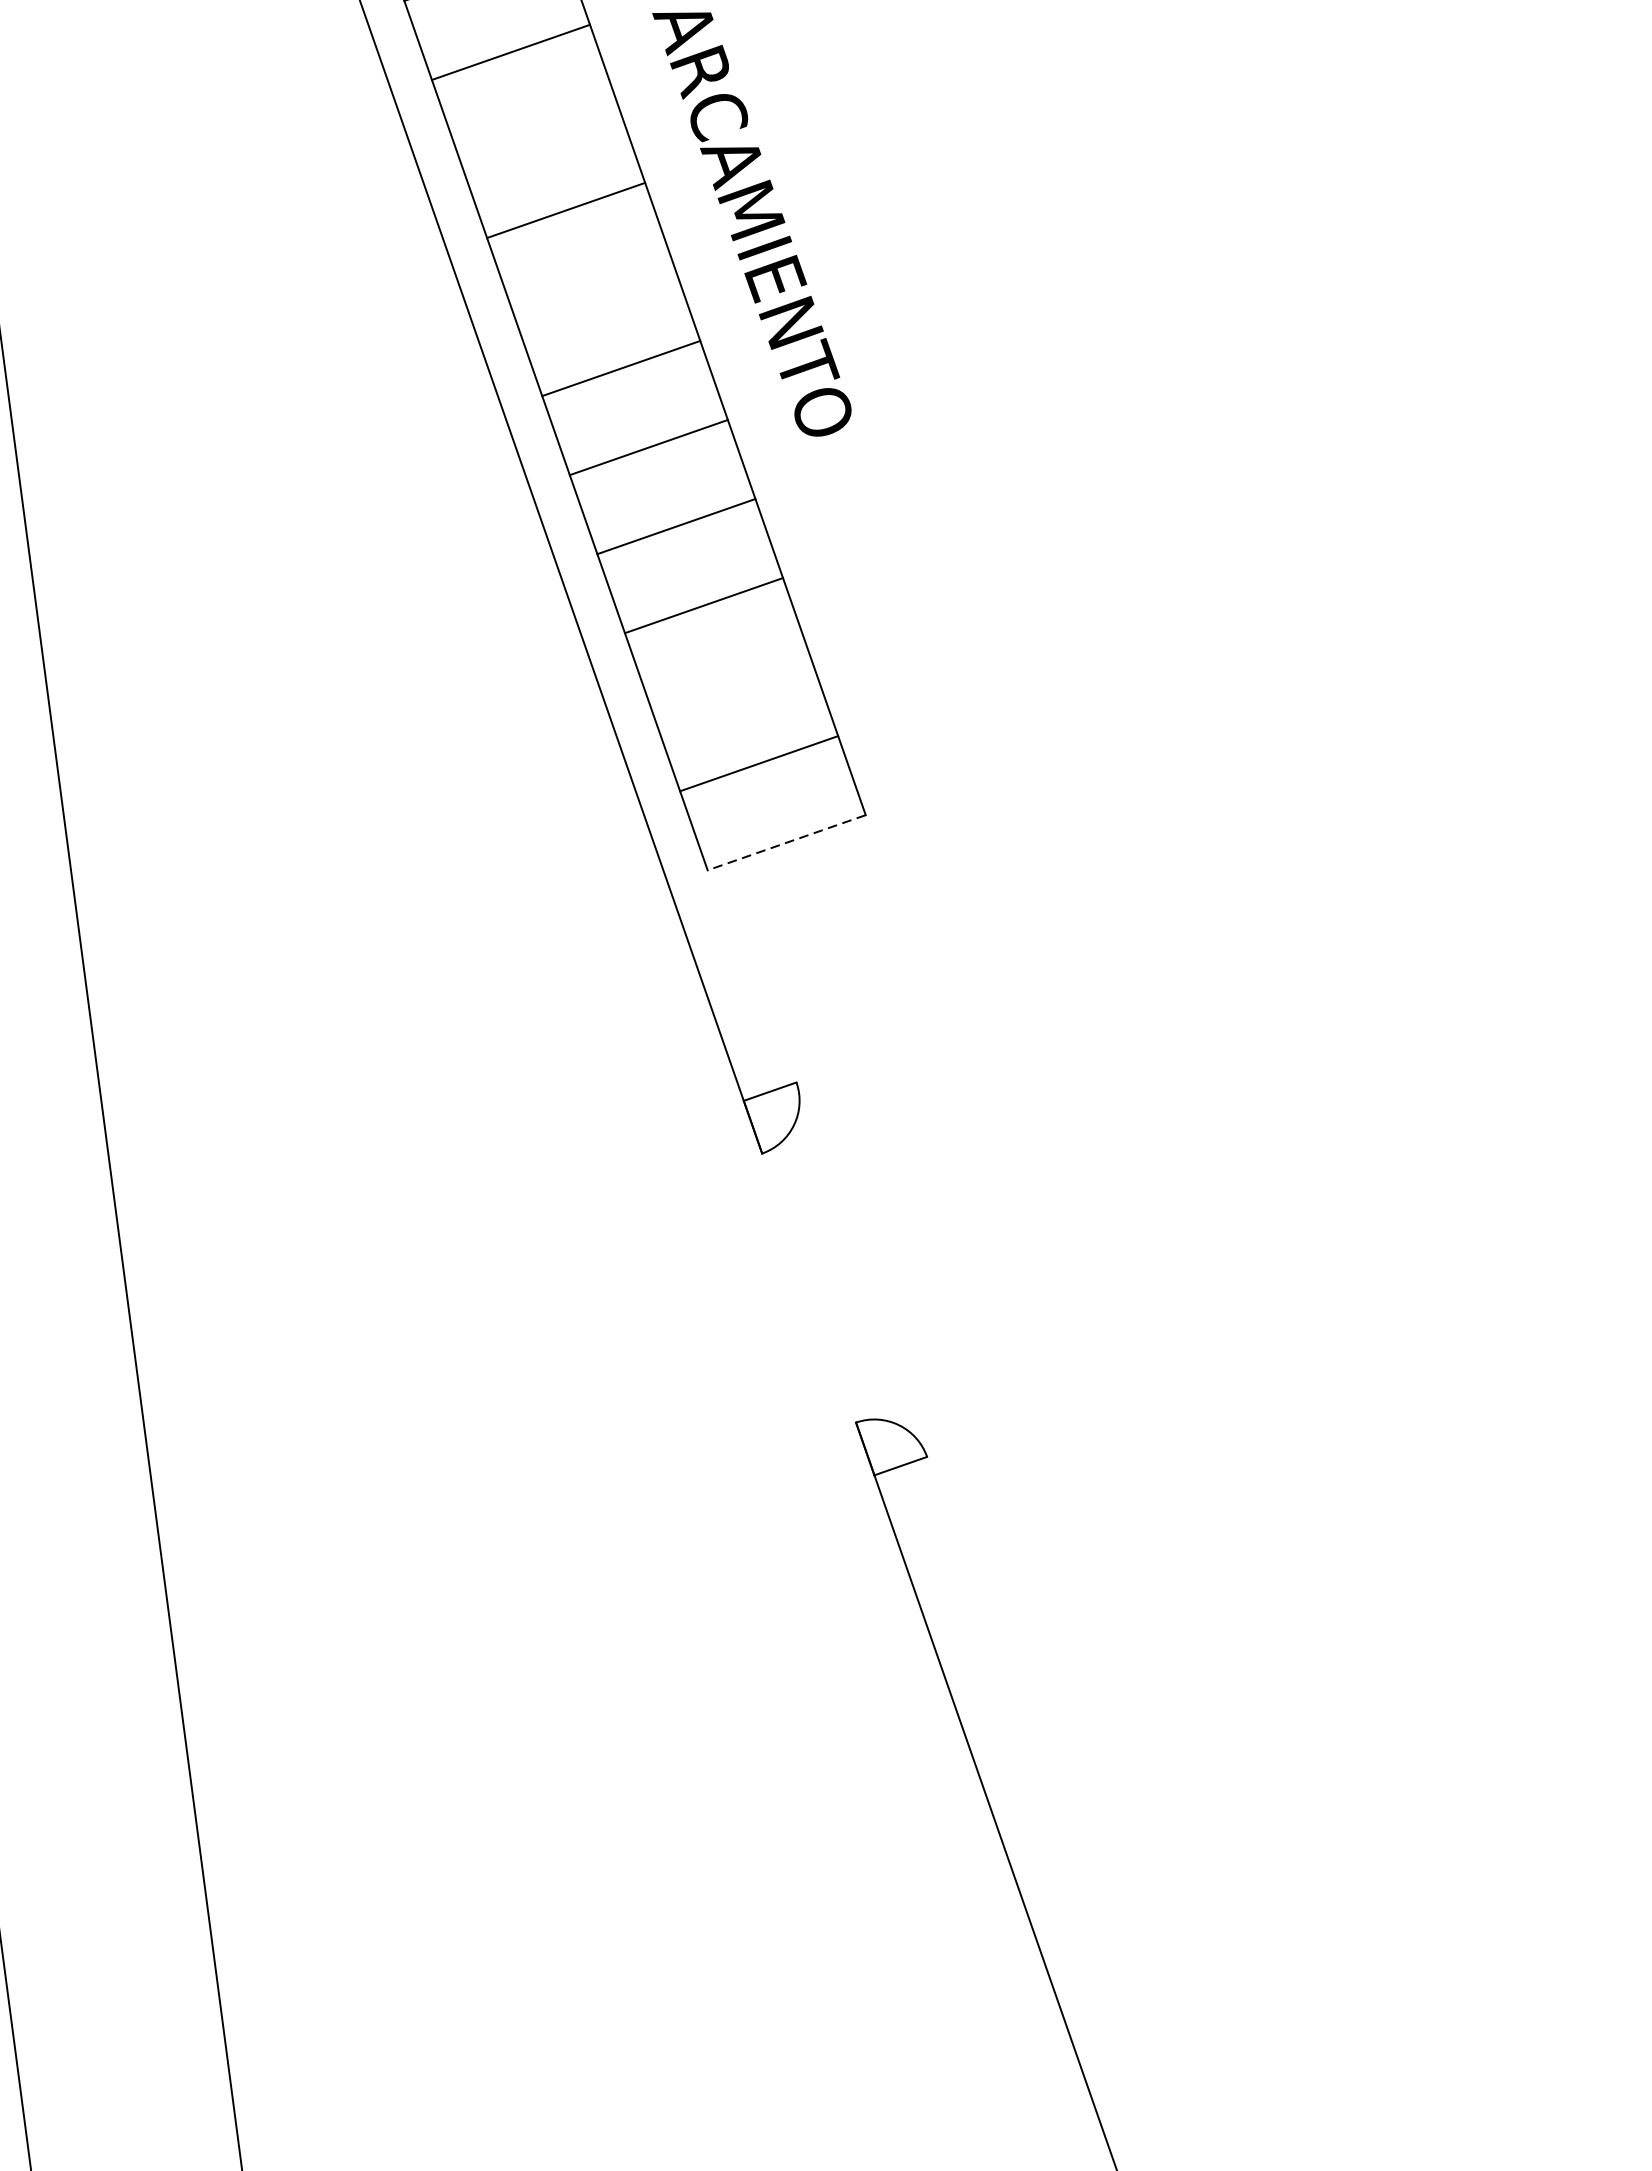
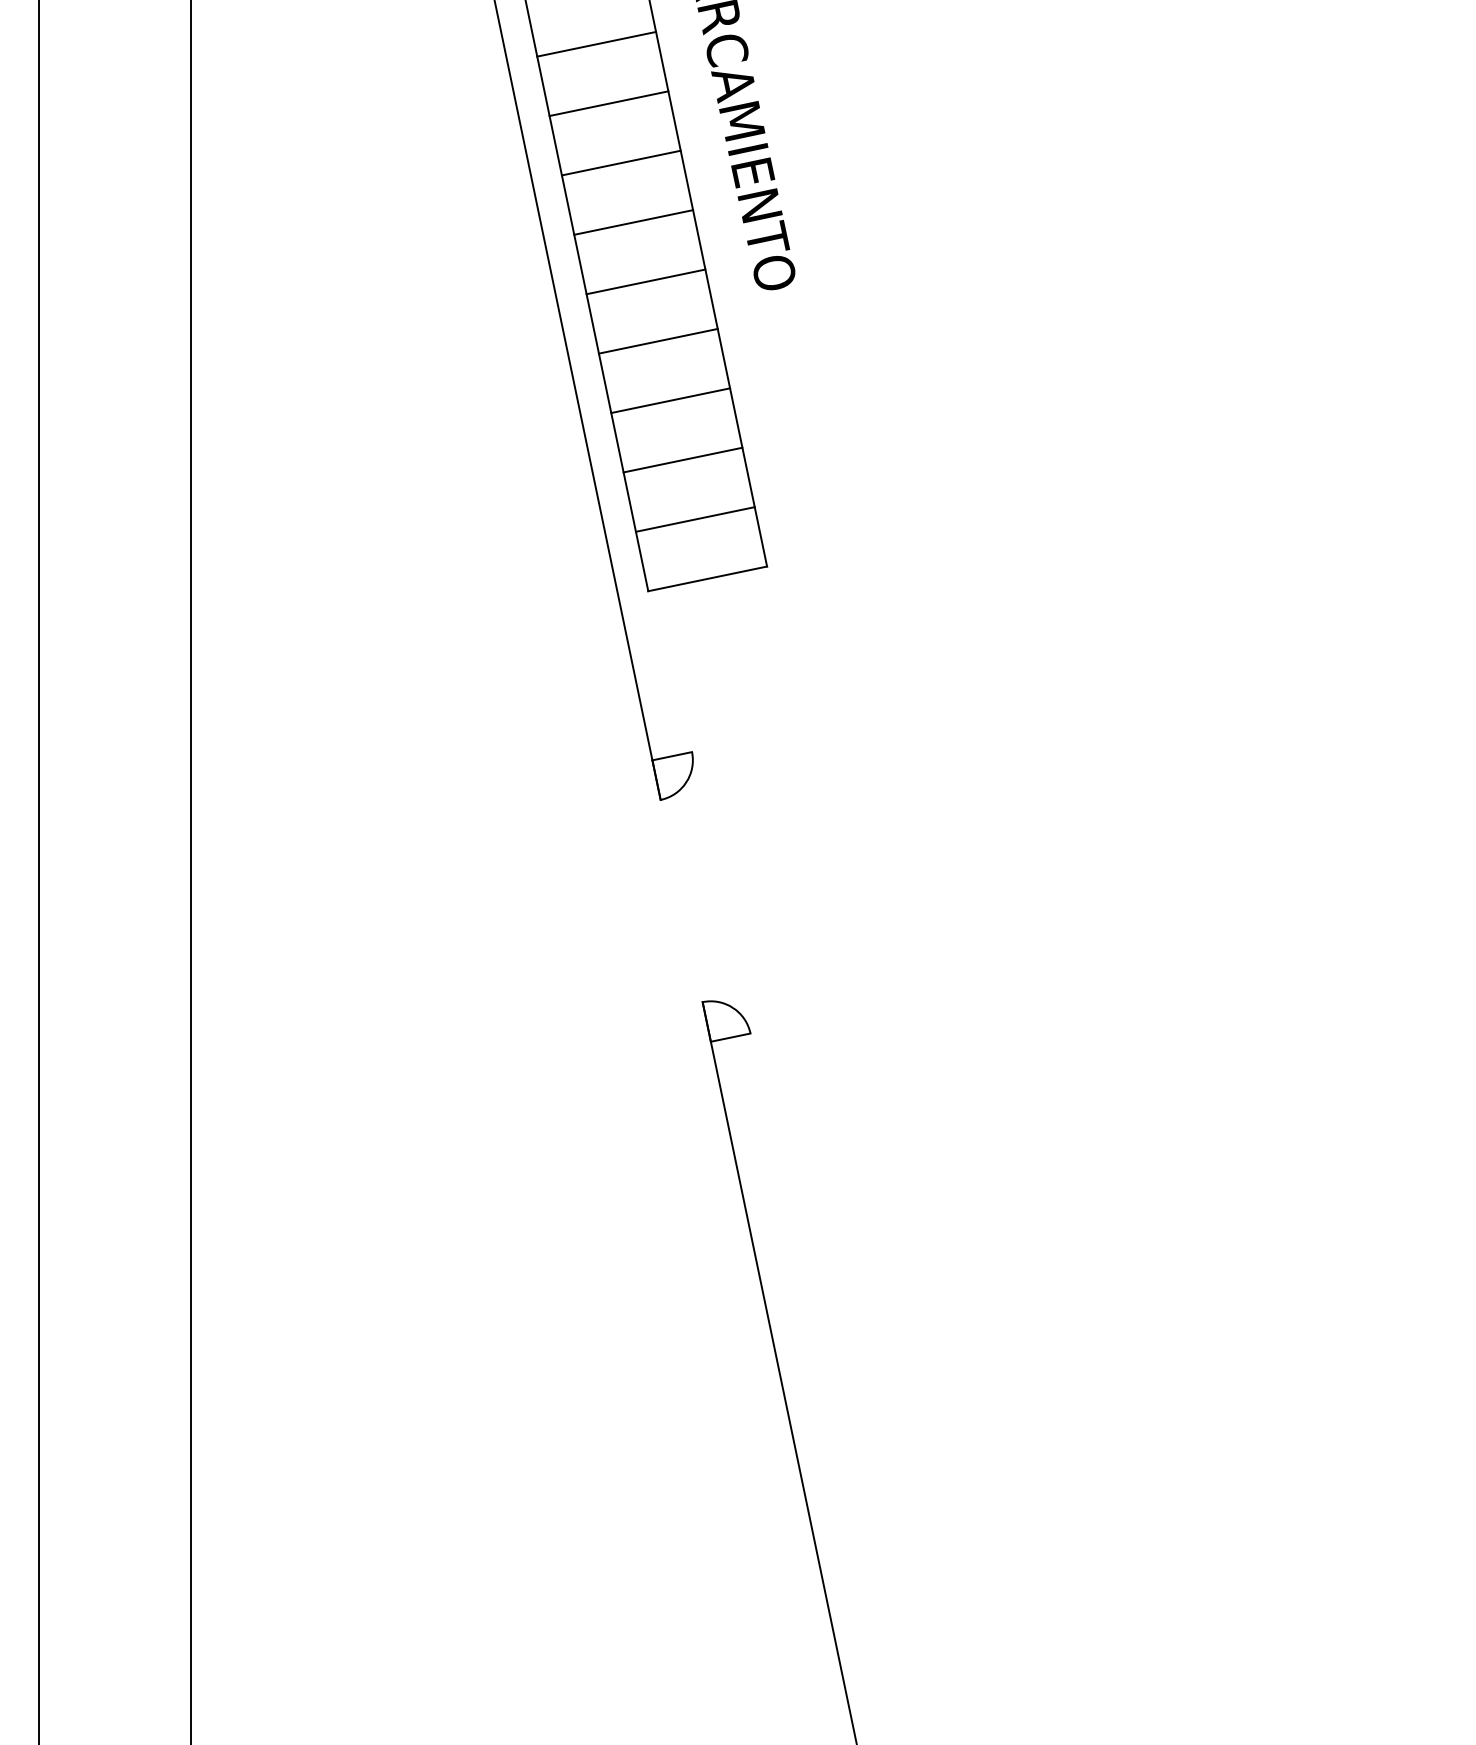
line: (538, 130) -> (596, 43), added
line: (592, 288) -> (620, 162), added
line: (730, 683) -> (682, 459), added
line: (786, 842) -> (707, 578), dashed -> solid

